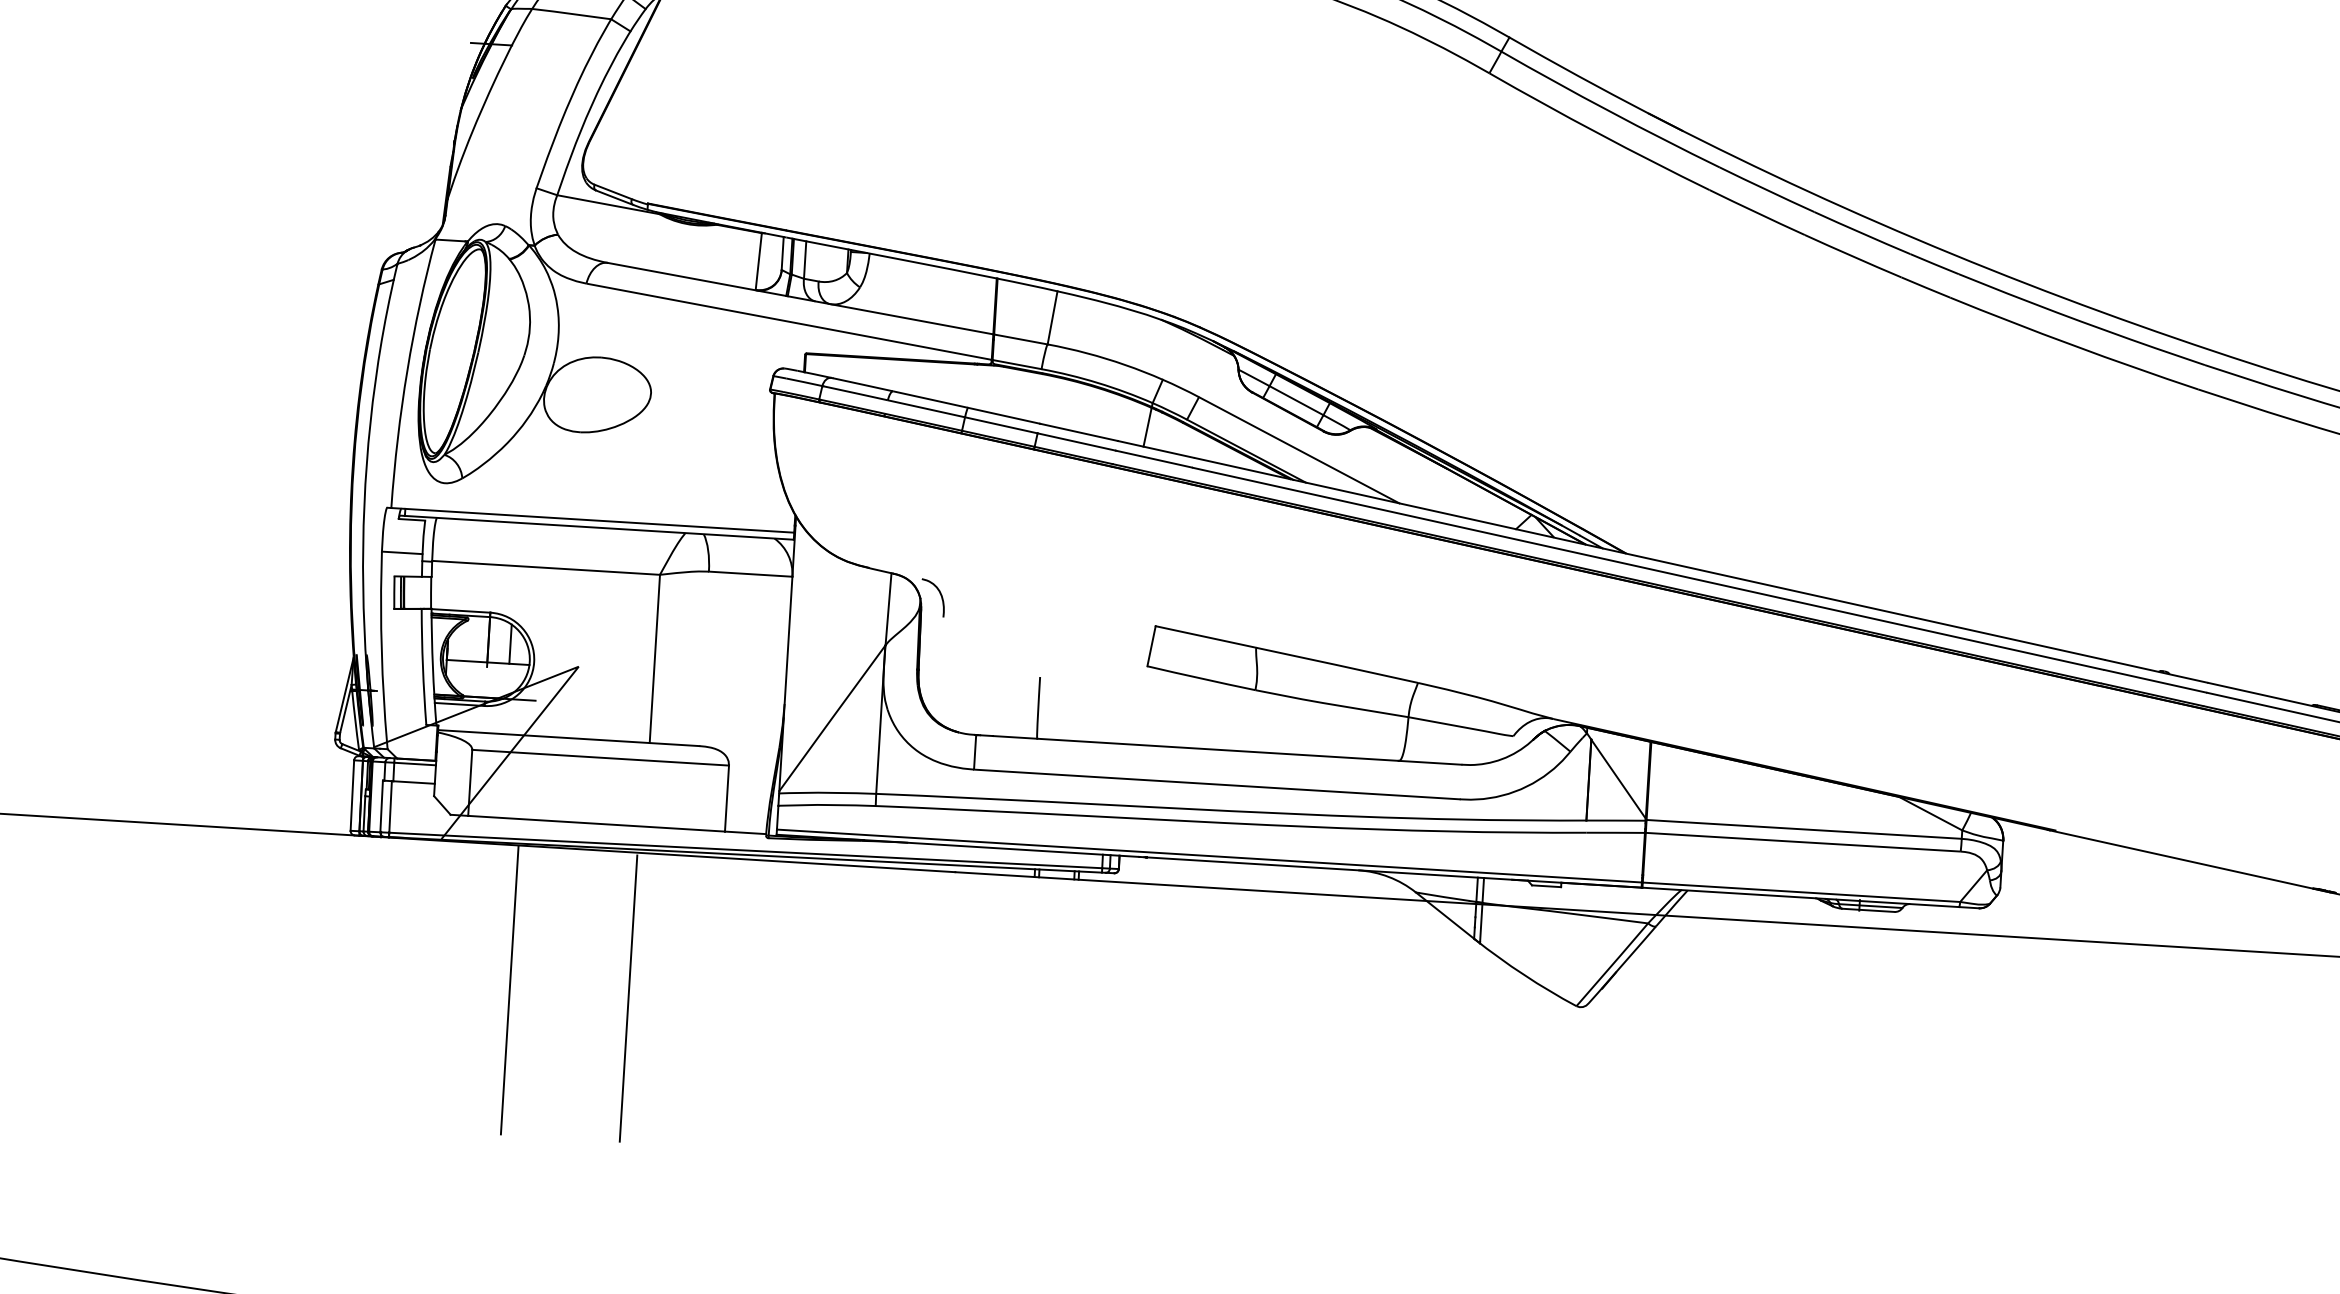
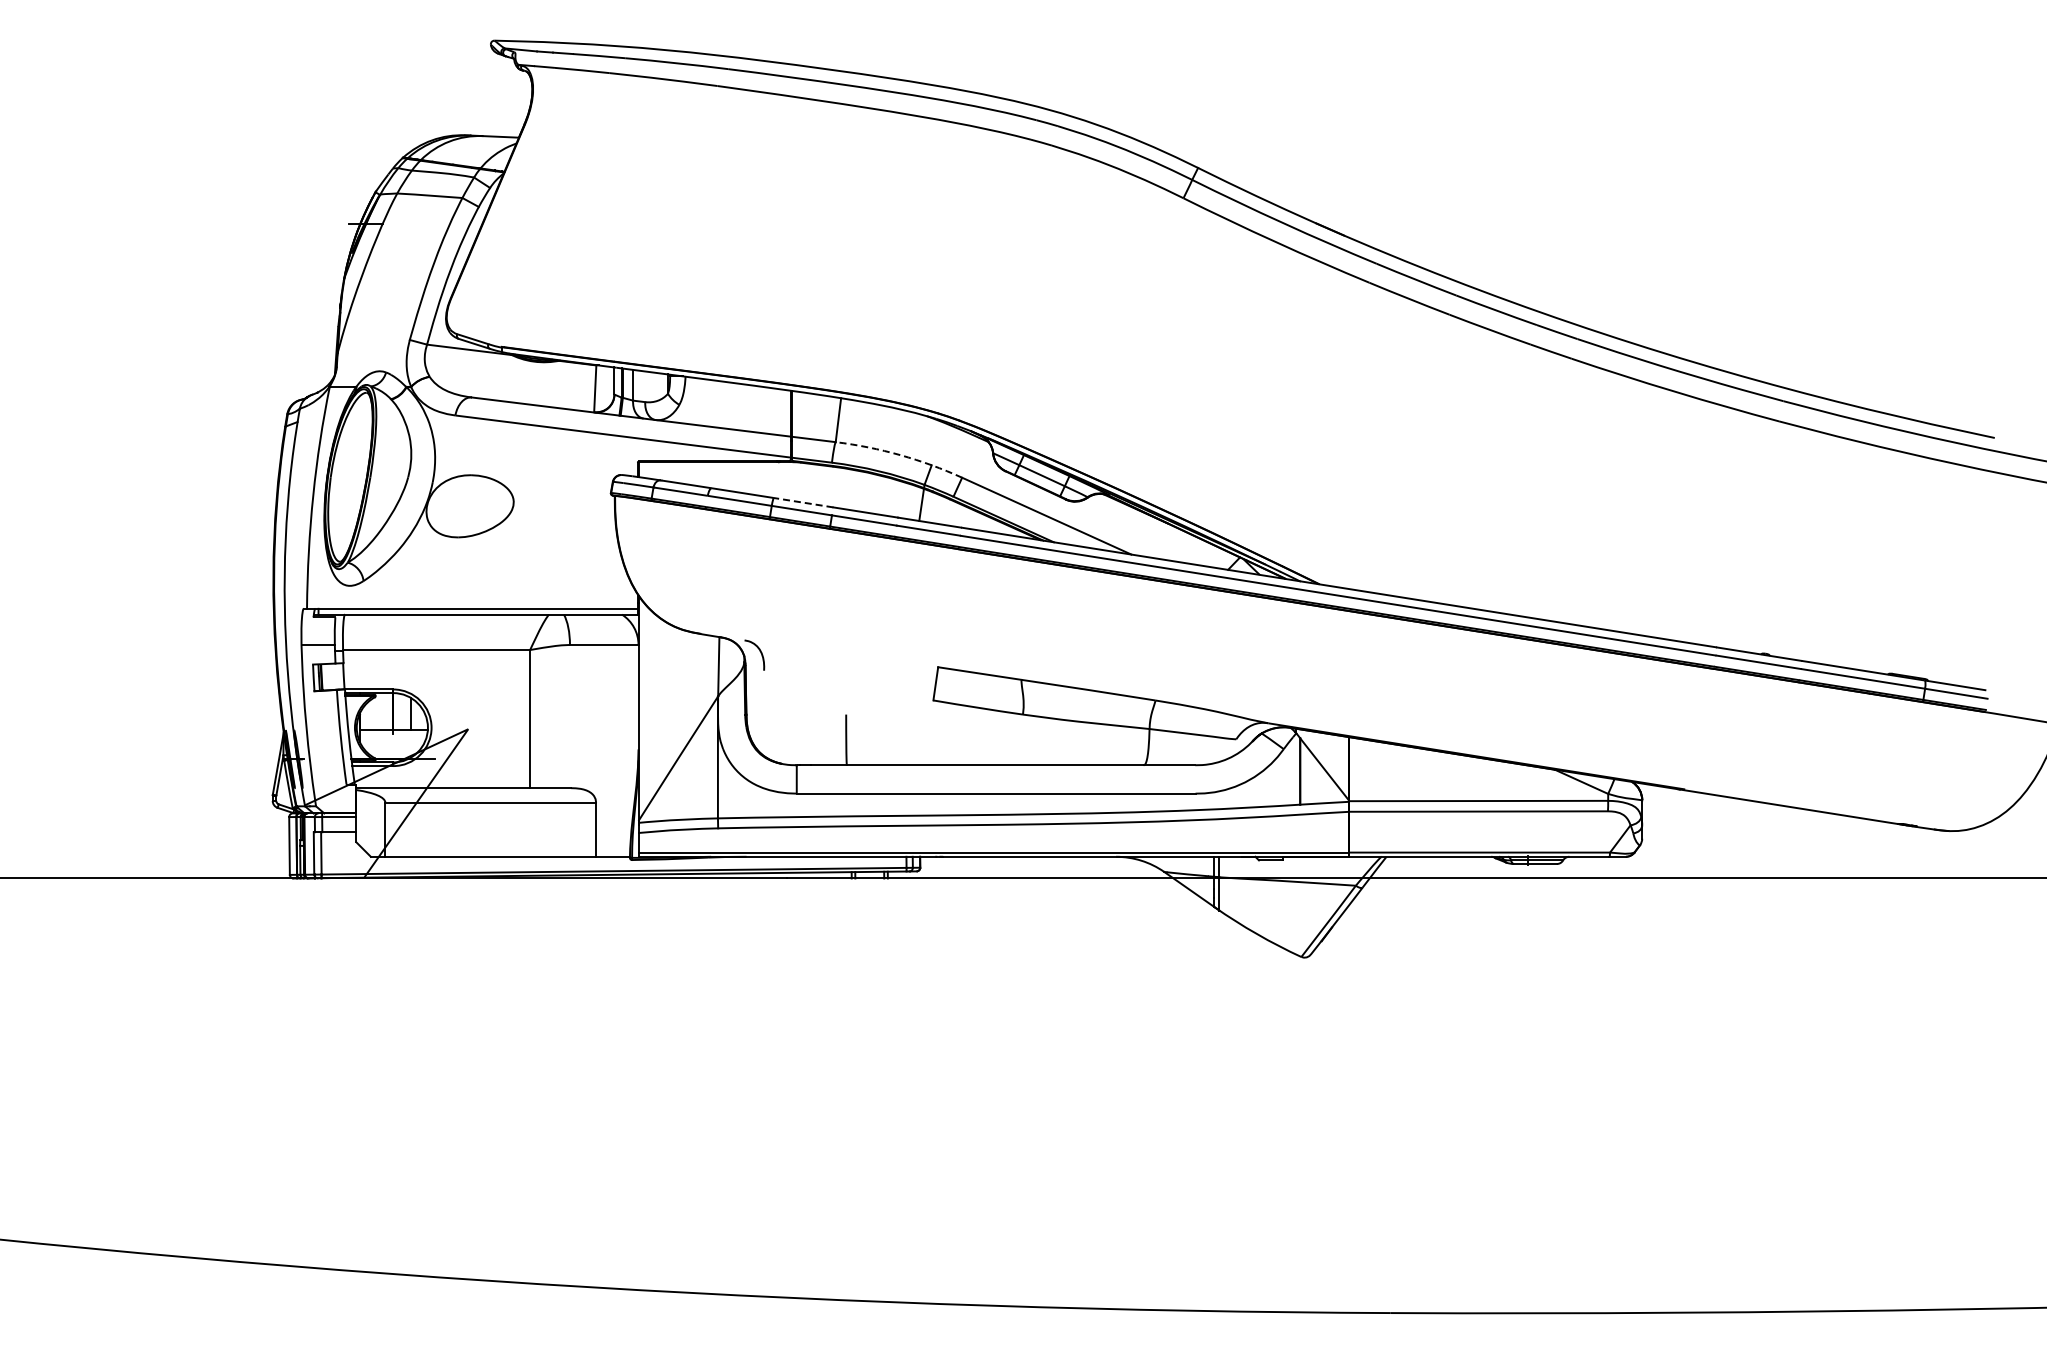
arc: (1125, 365) -> (900, 455), solid -> dashed
line: (1003, 415) -> (803, 502), solid -> dashed
line: (510, 990) -> (428, 997), removed
line: (628, 997) -> (525, 997), removed

